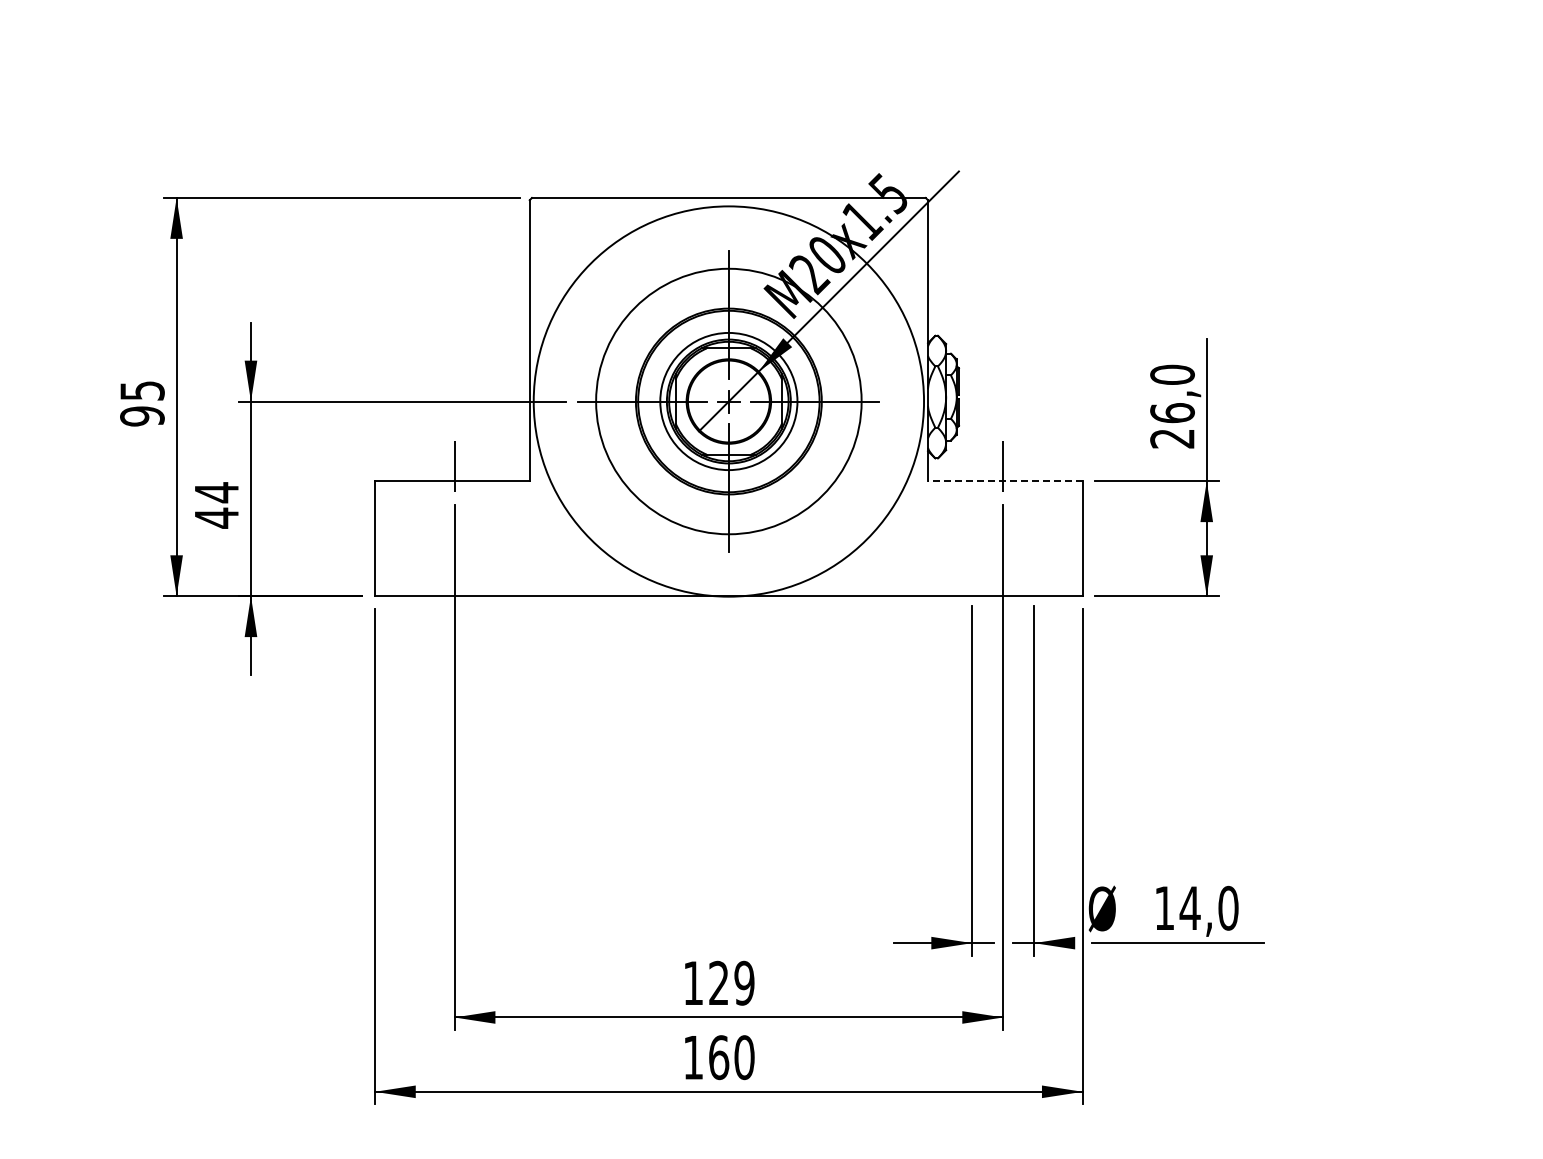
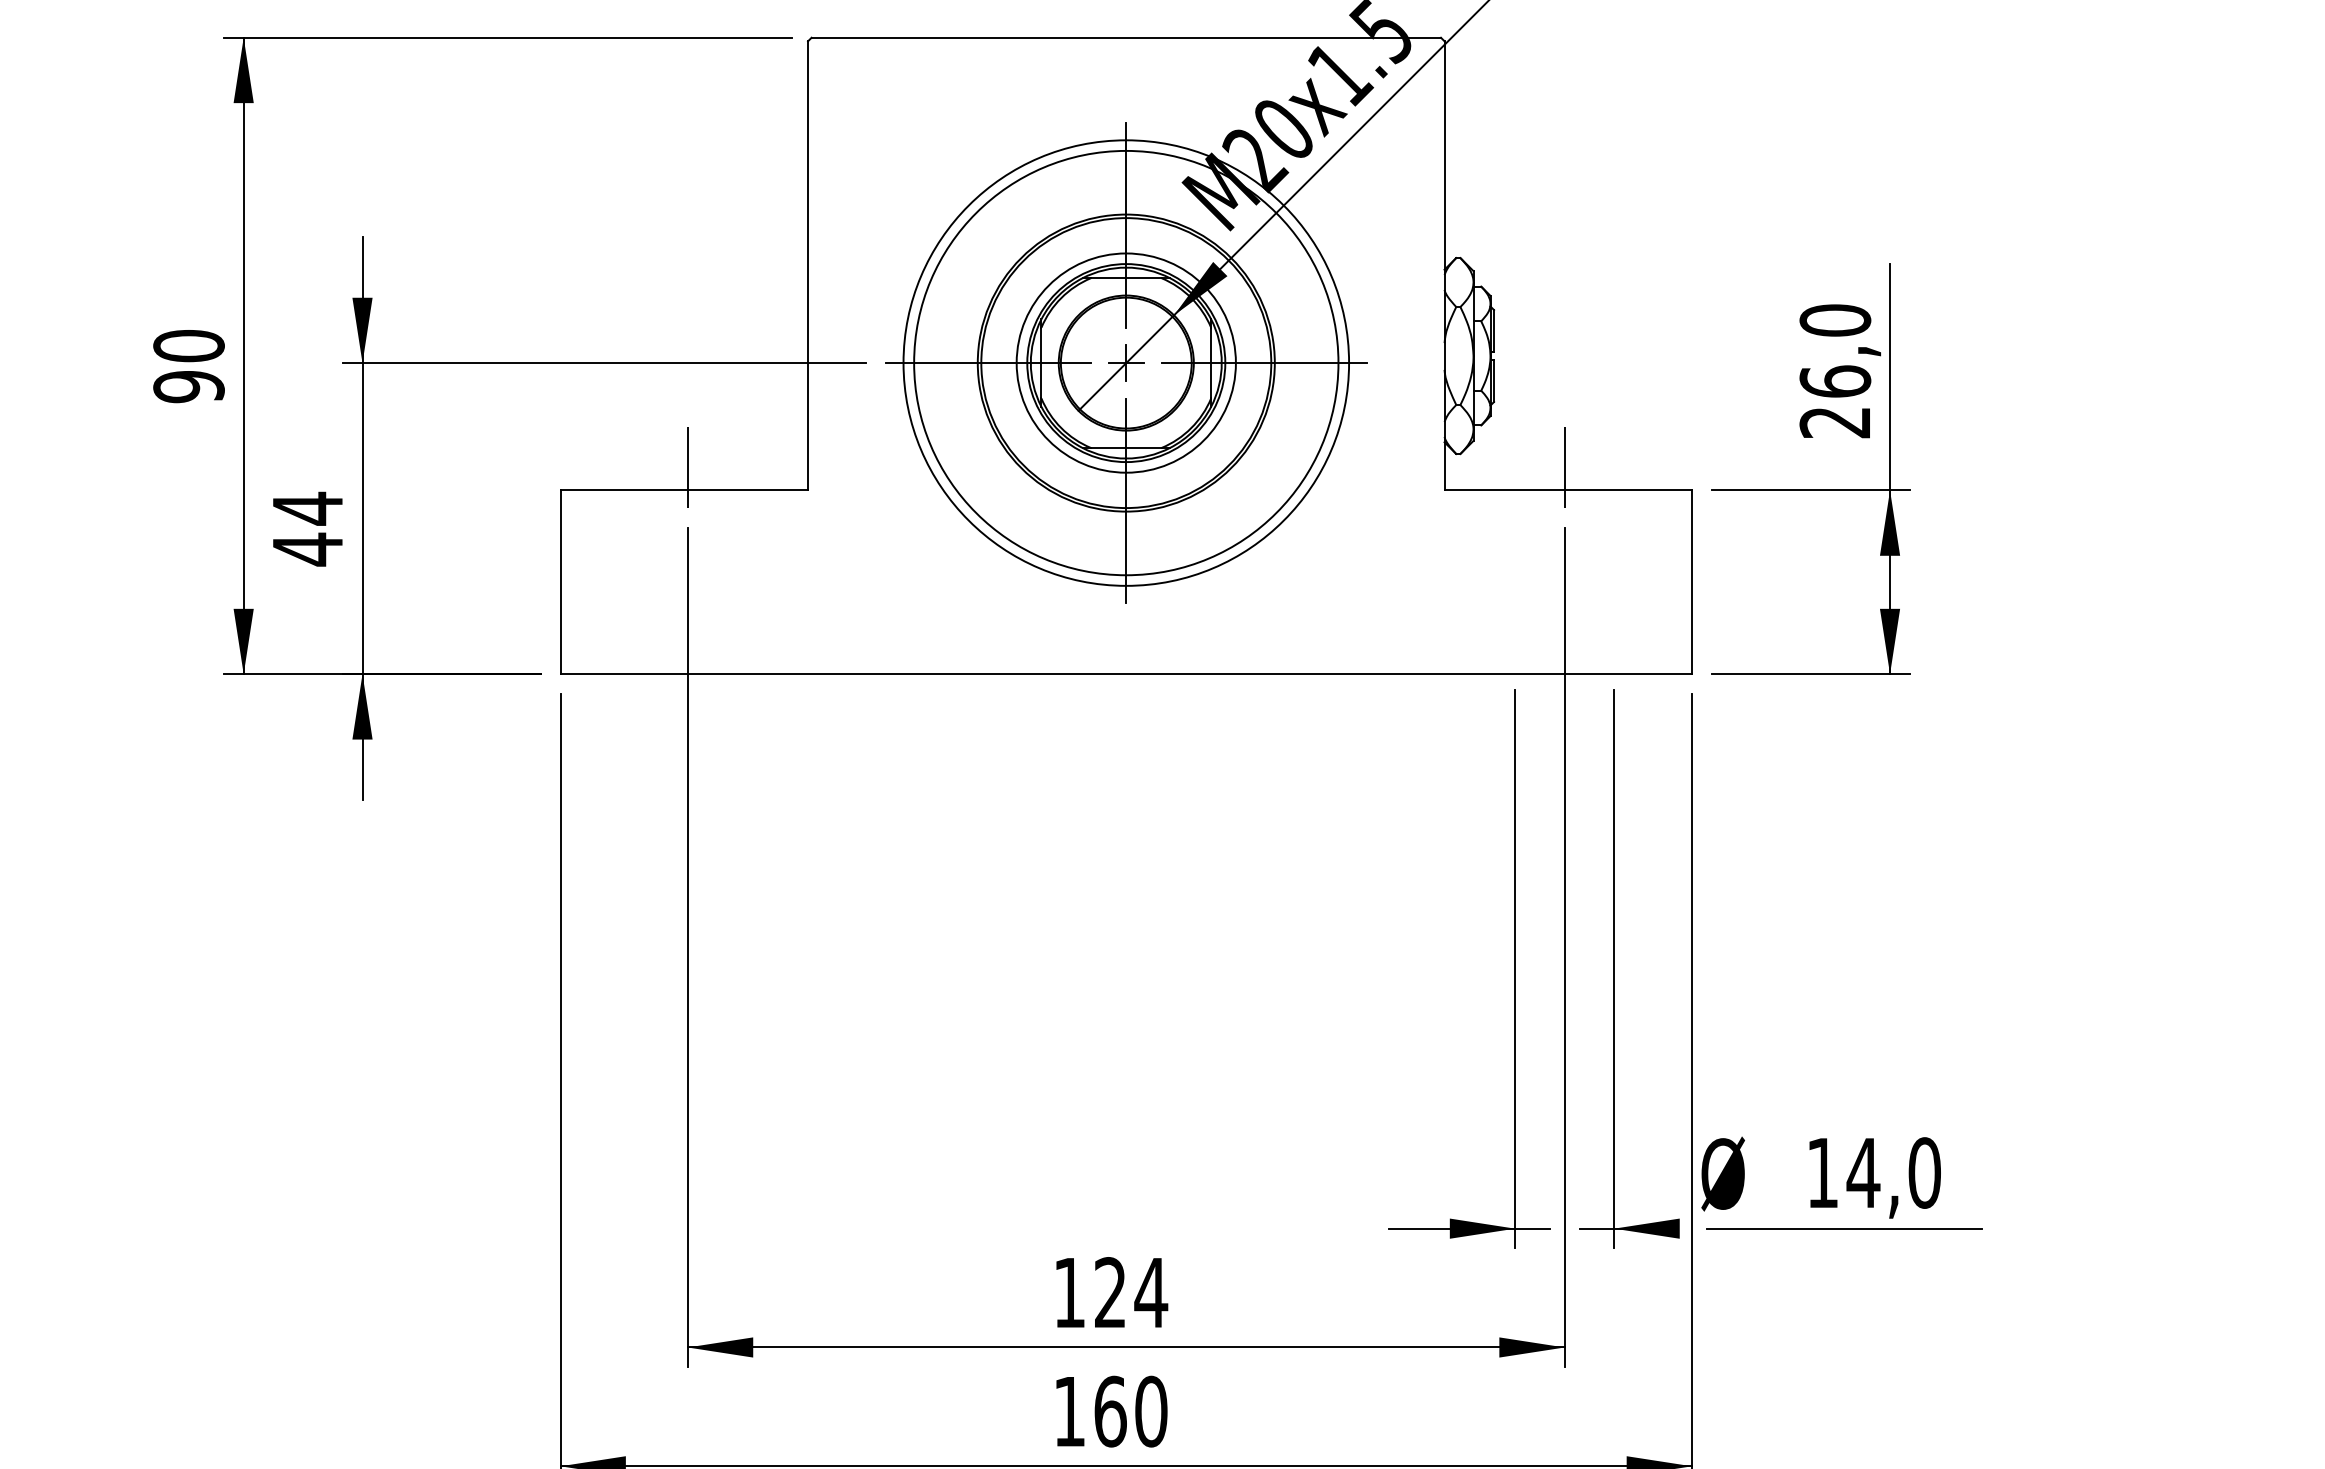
text: (142, 390) -> (189, 345), 95 -> 90
circle: (728, 401) -> (1125, 363), size x0.71
line: (1004, 481) -> (1566, 490), dashed -> solid
text: (744, 982) -> (1151, 1291), 129 -> 124

